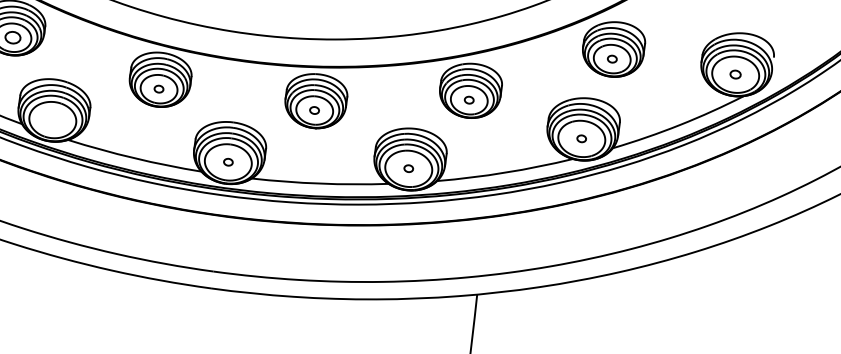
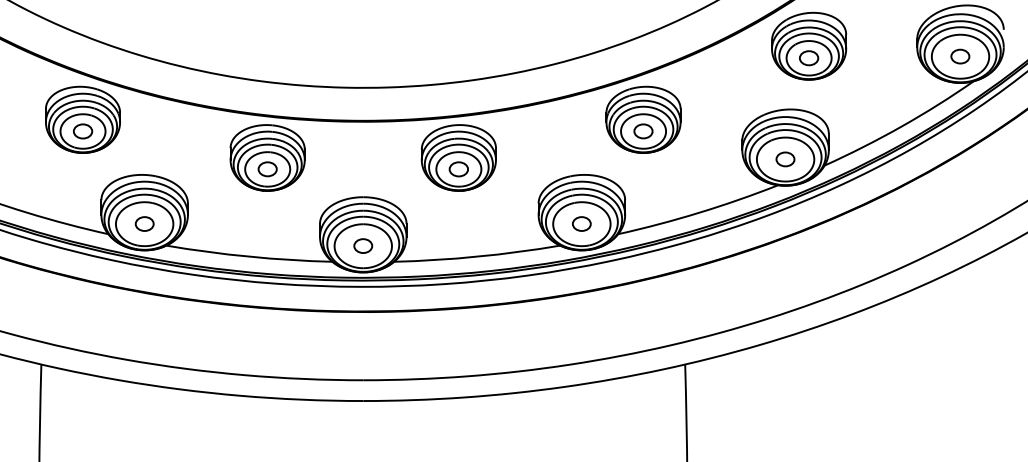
part: (612, 59) -> (809, 58), size x1.67
part: (735, 74) -> (960, 56), size x1.43
part: (158, 89) -> (267, 169), size x1.67
part: (469, 100) -> (643, 131), size x1.67
part: (314, 110) -> (458, 169), size x1.67
part: (52, 119) -> (144, 223), added
part: (581, 138) -> (785, 159), size x1.67
part: (228, 161) -> (363, 245), size x1.67
part: (408, 168) -> (581, 223), size x1.67

